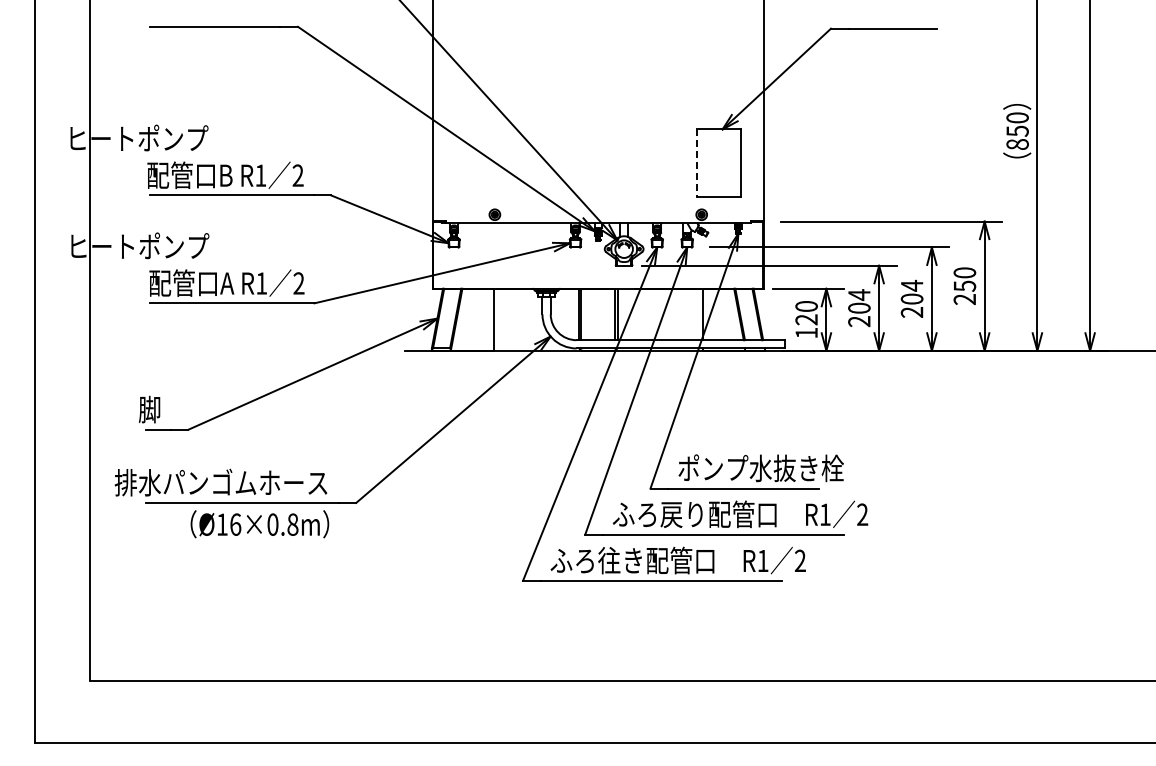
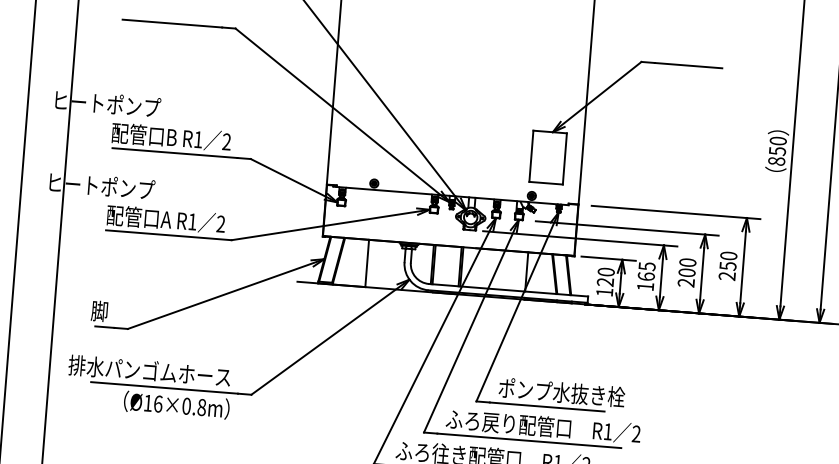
line: (697, 163) -> (531, 156), dashed -> solid
text: (911, 285) -> (687, 262), 204 -> 200
text: (859, 308) -> (646, 276), 204 -> 165

